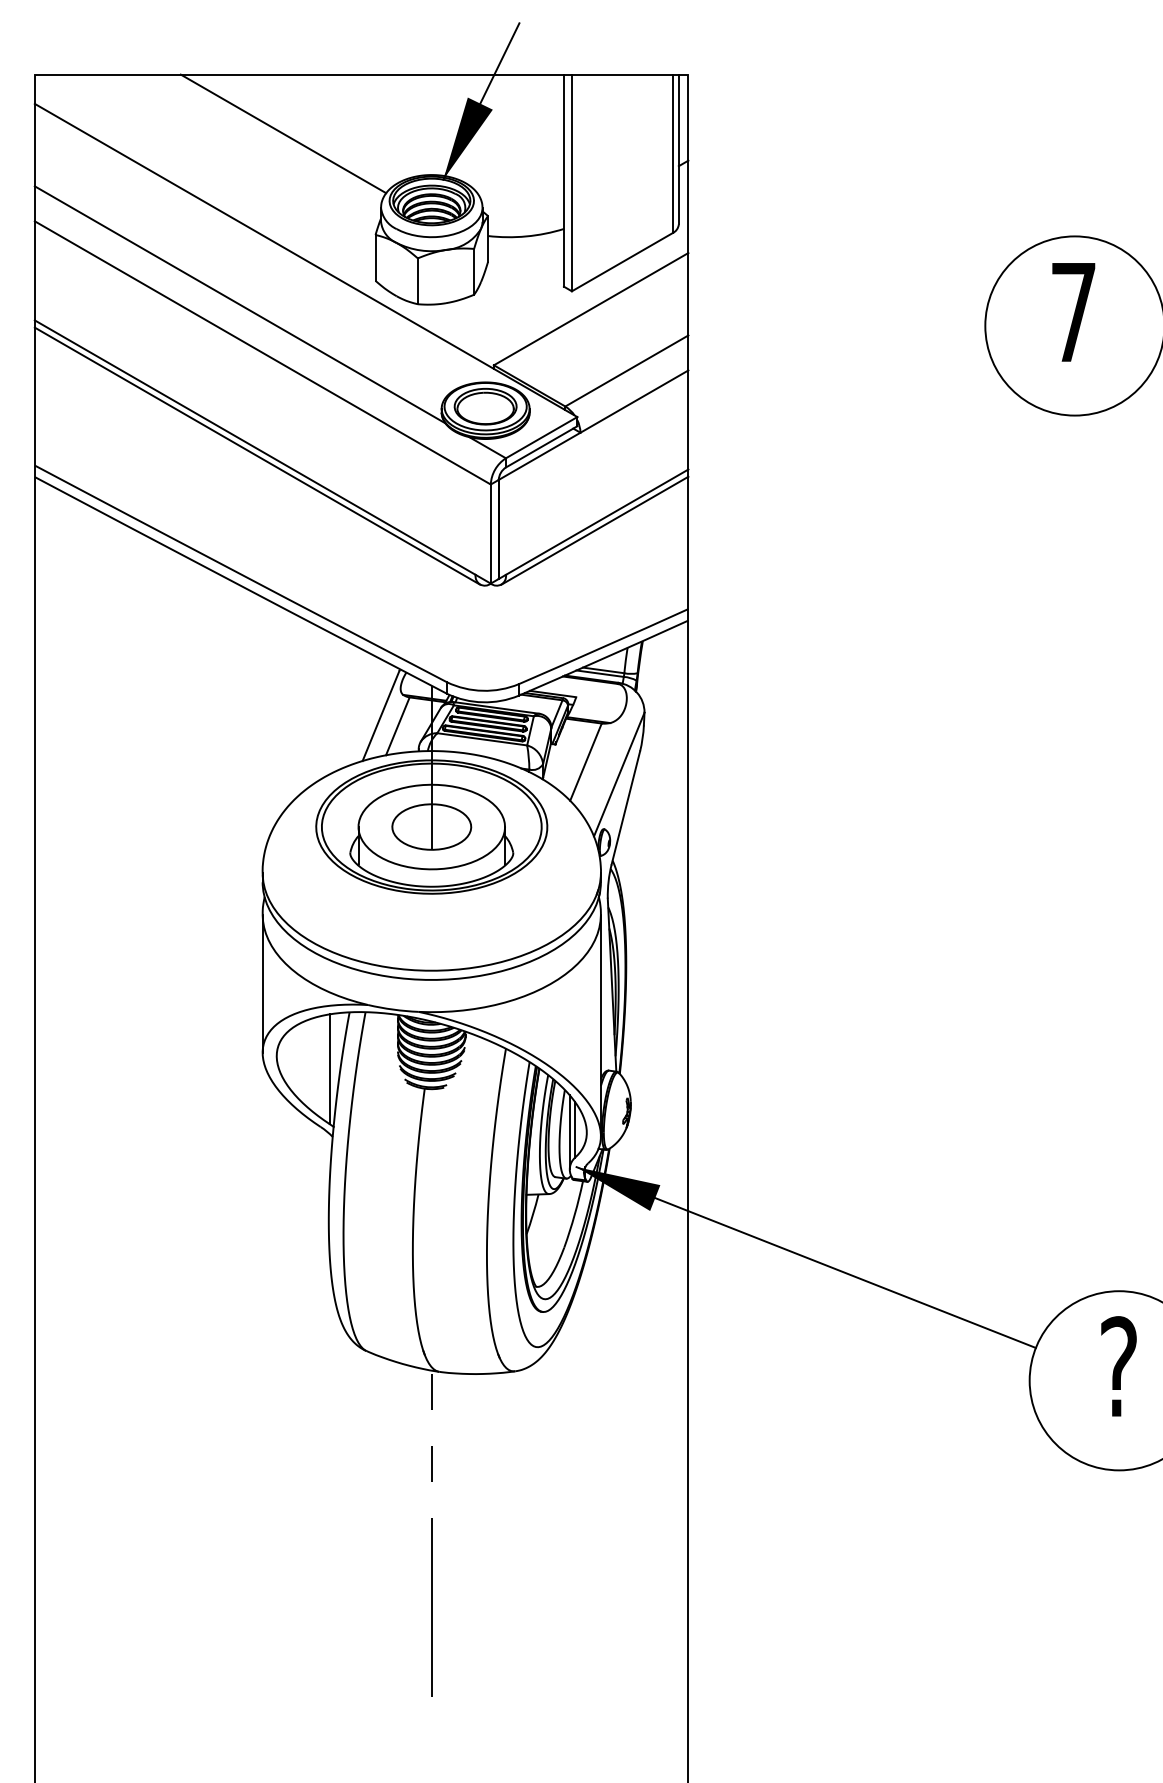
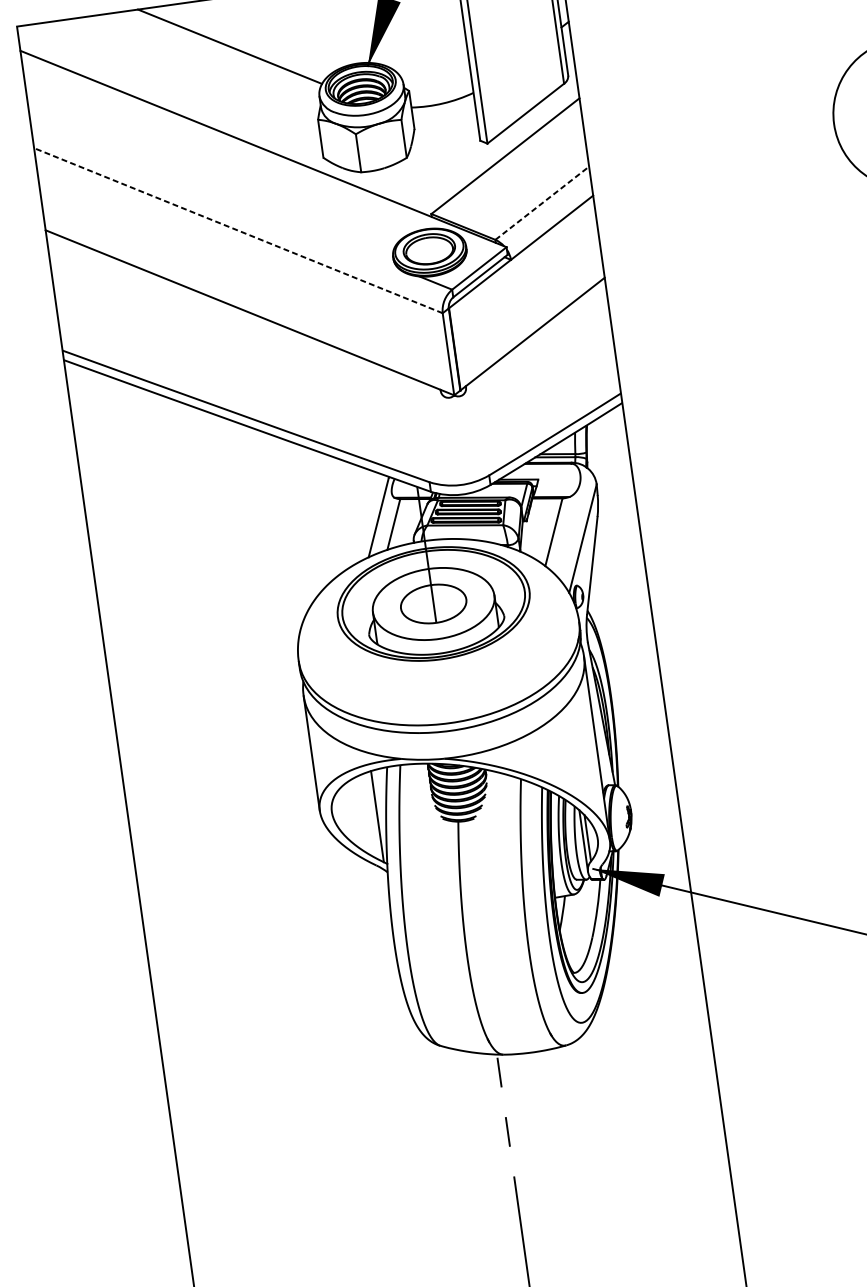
line: (239, 304) -> (213, 193), removed
line: (262, 352) -> (238, 230), solid -> dashed
line: (627, 370) -> (542, 202), solid -> dashed
line: (257, 455) -> (245, 316), removed
line: (594, 530) -> (534, 339), removed

